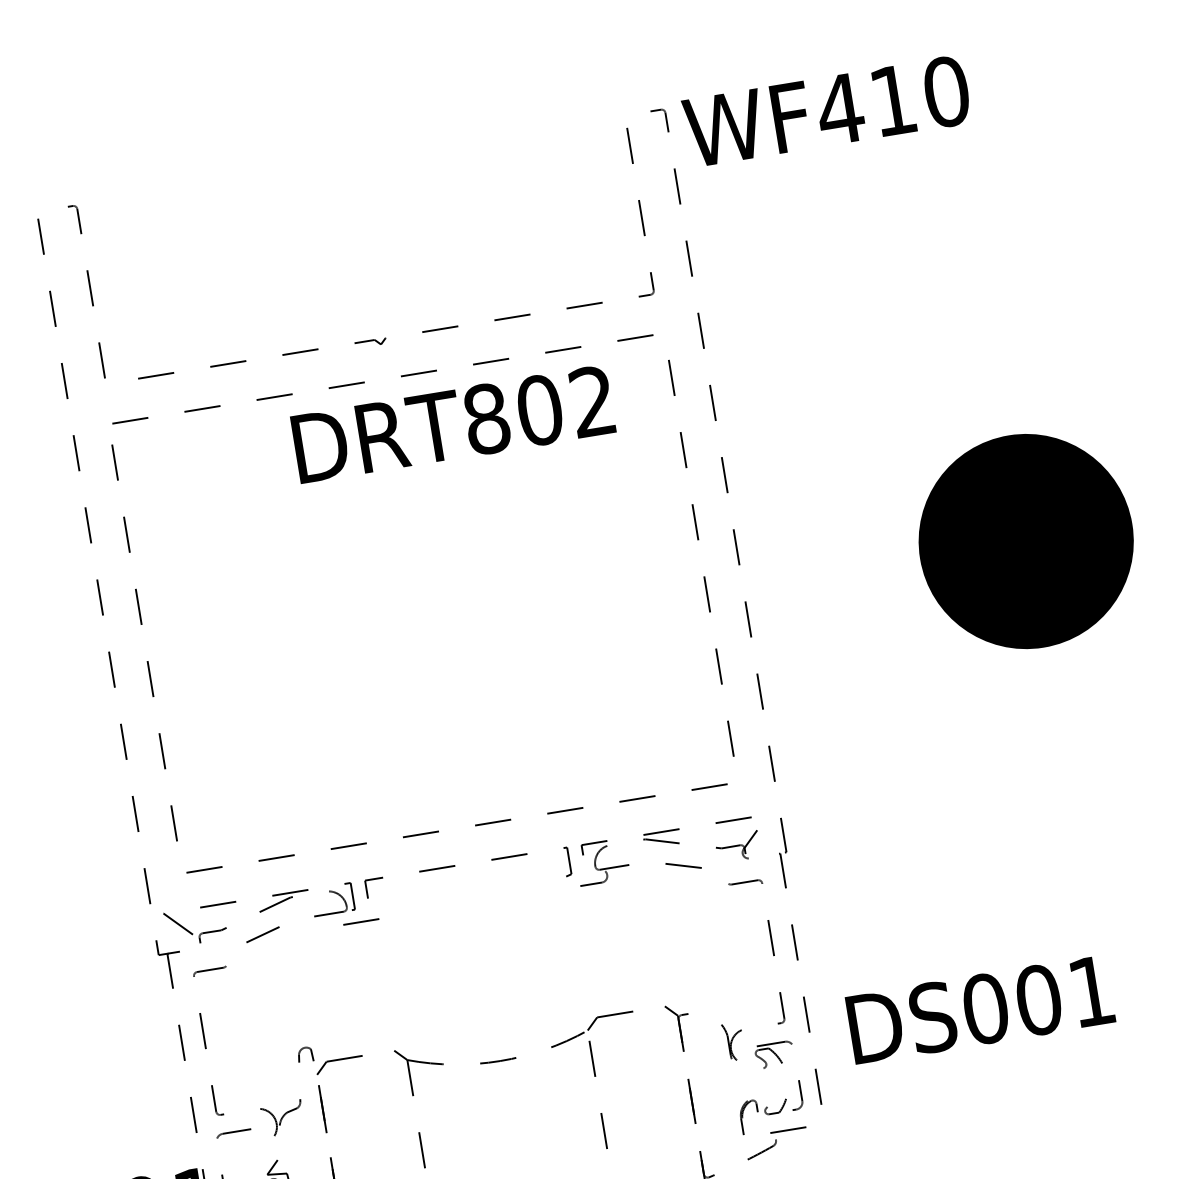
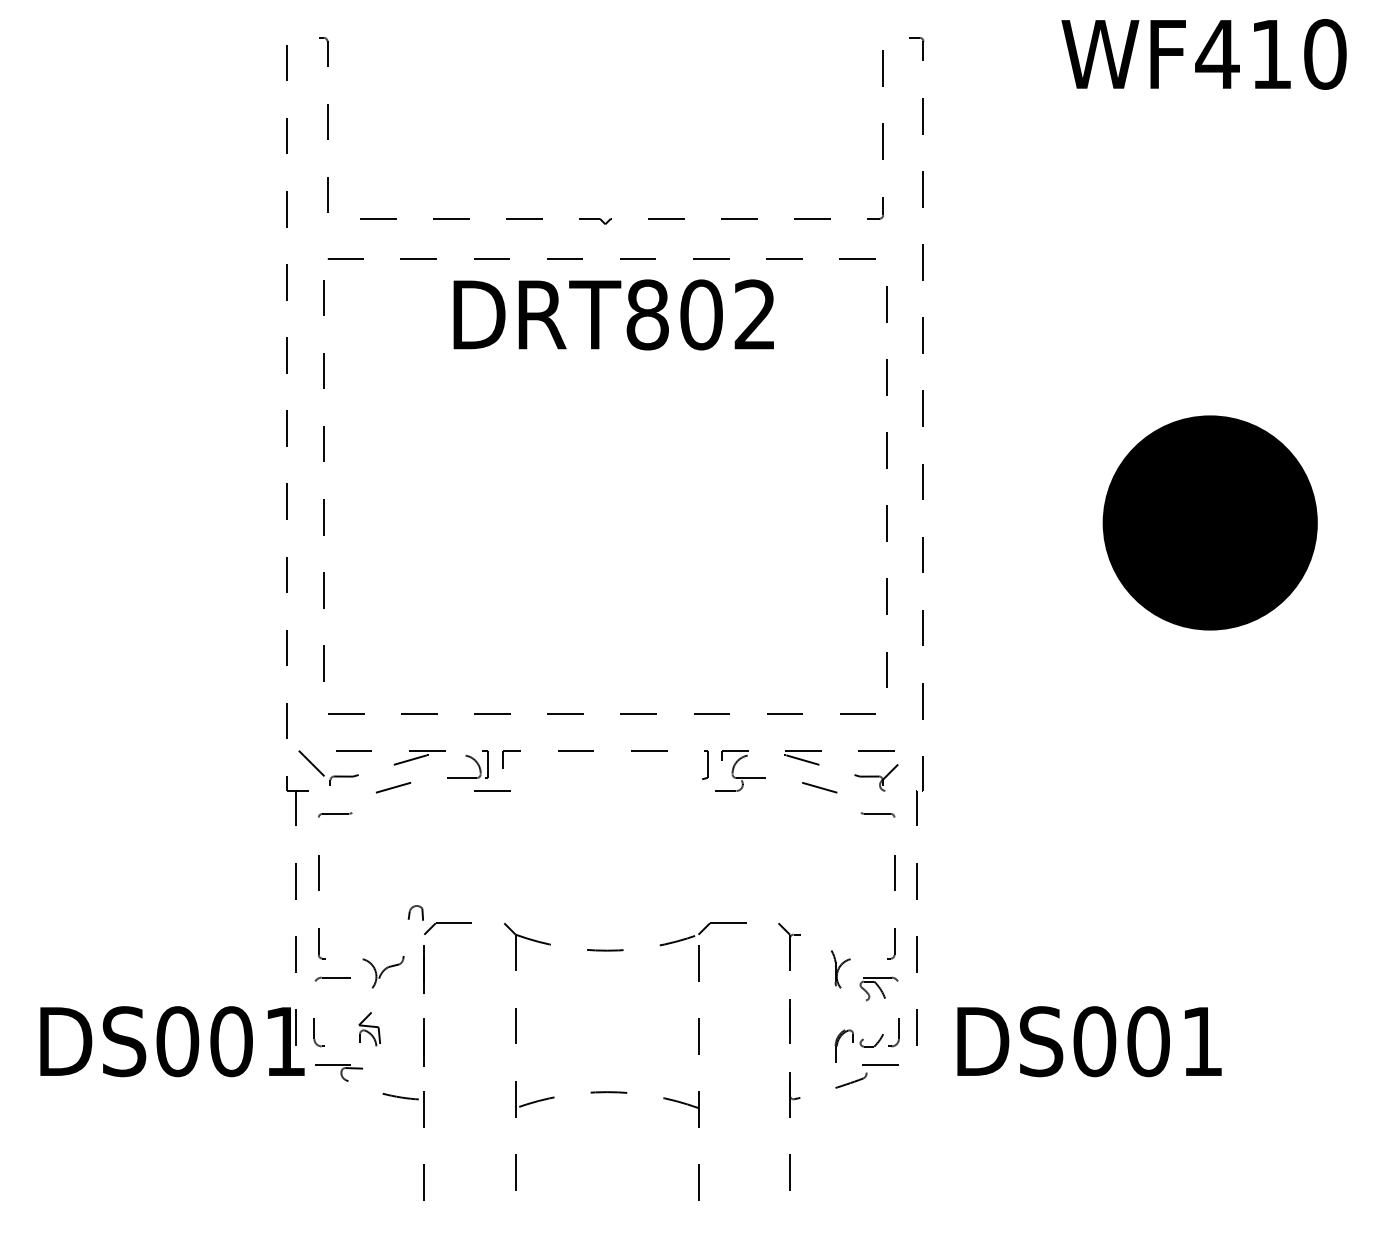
text: (826, 111) -> (1203, 54), moved
text: (452, 424) -> (613, 314), moved
text: (980, 1009) -> (1089, 1041), moved

